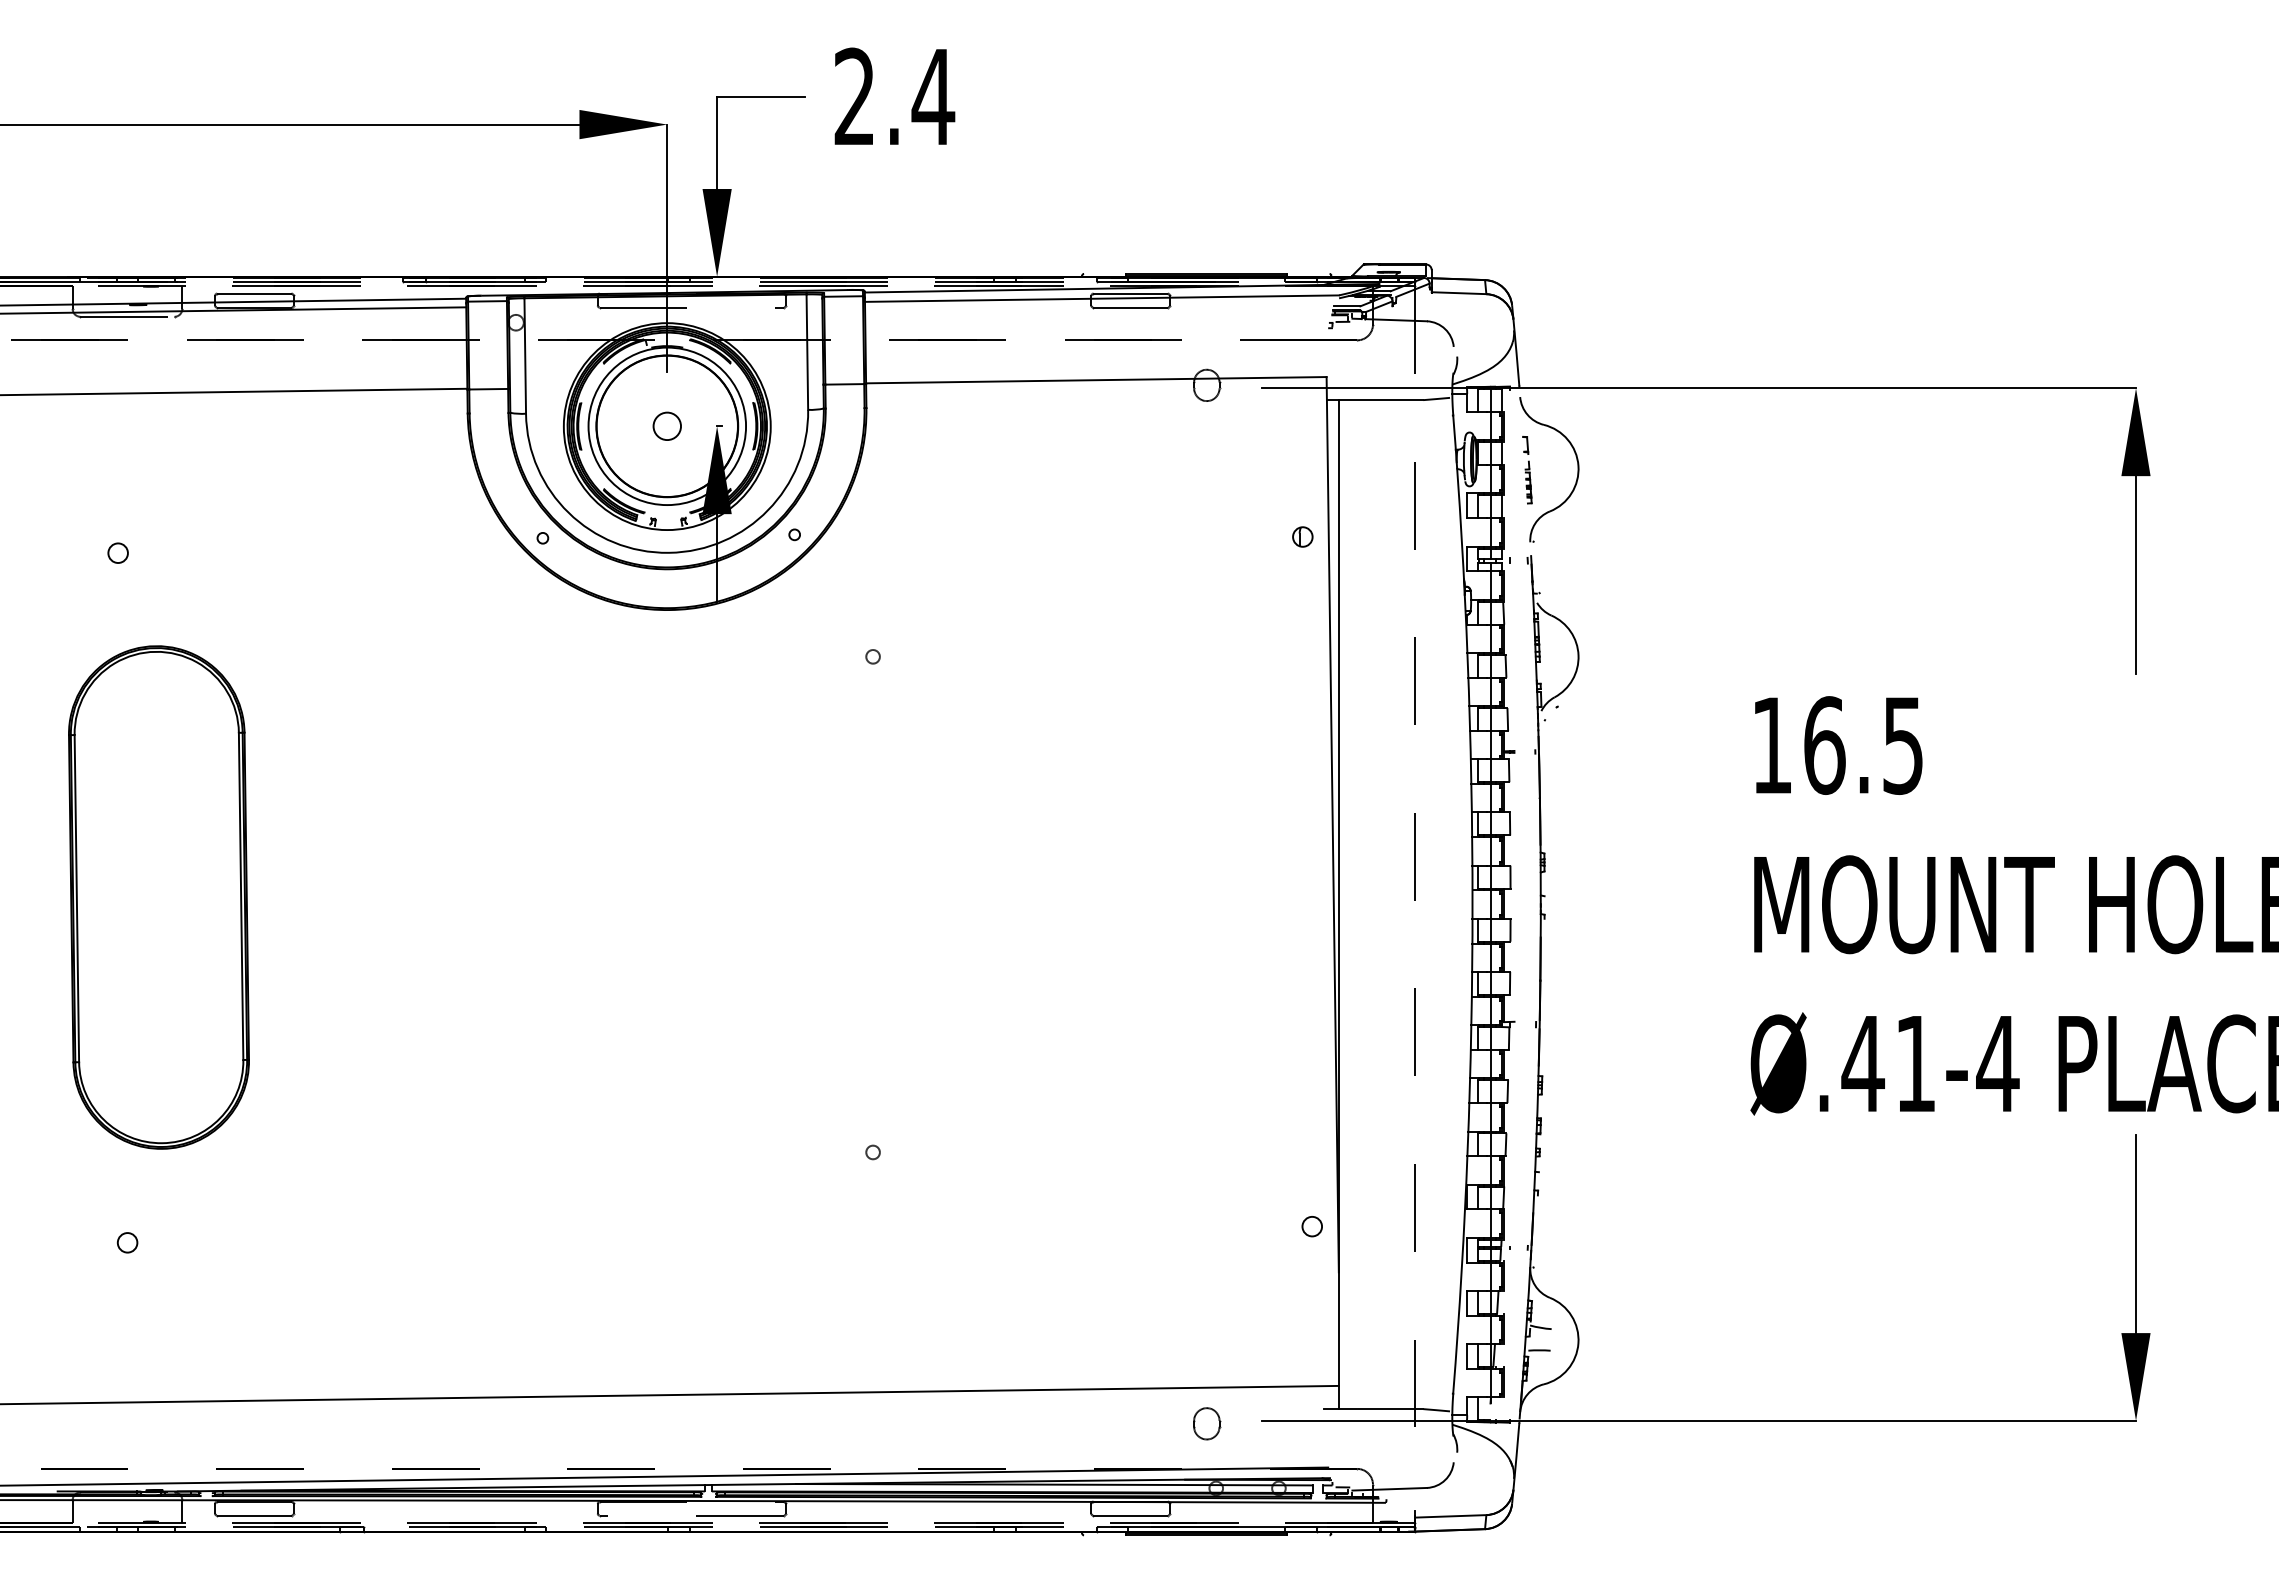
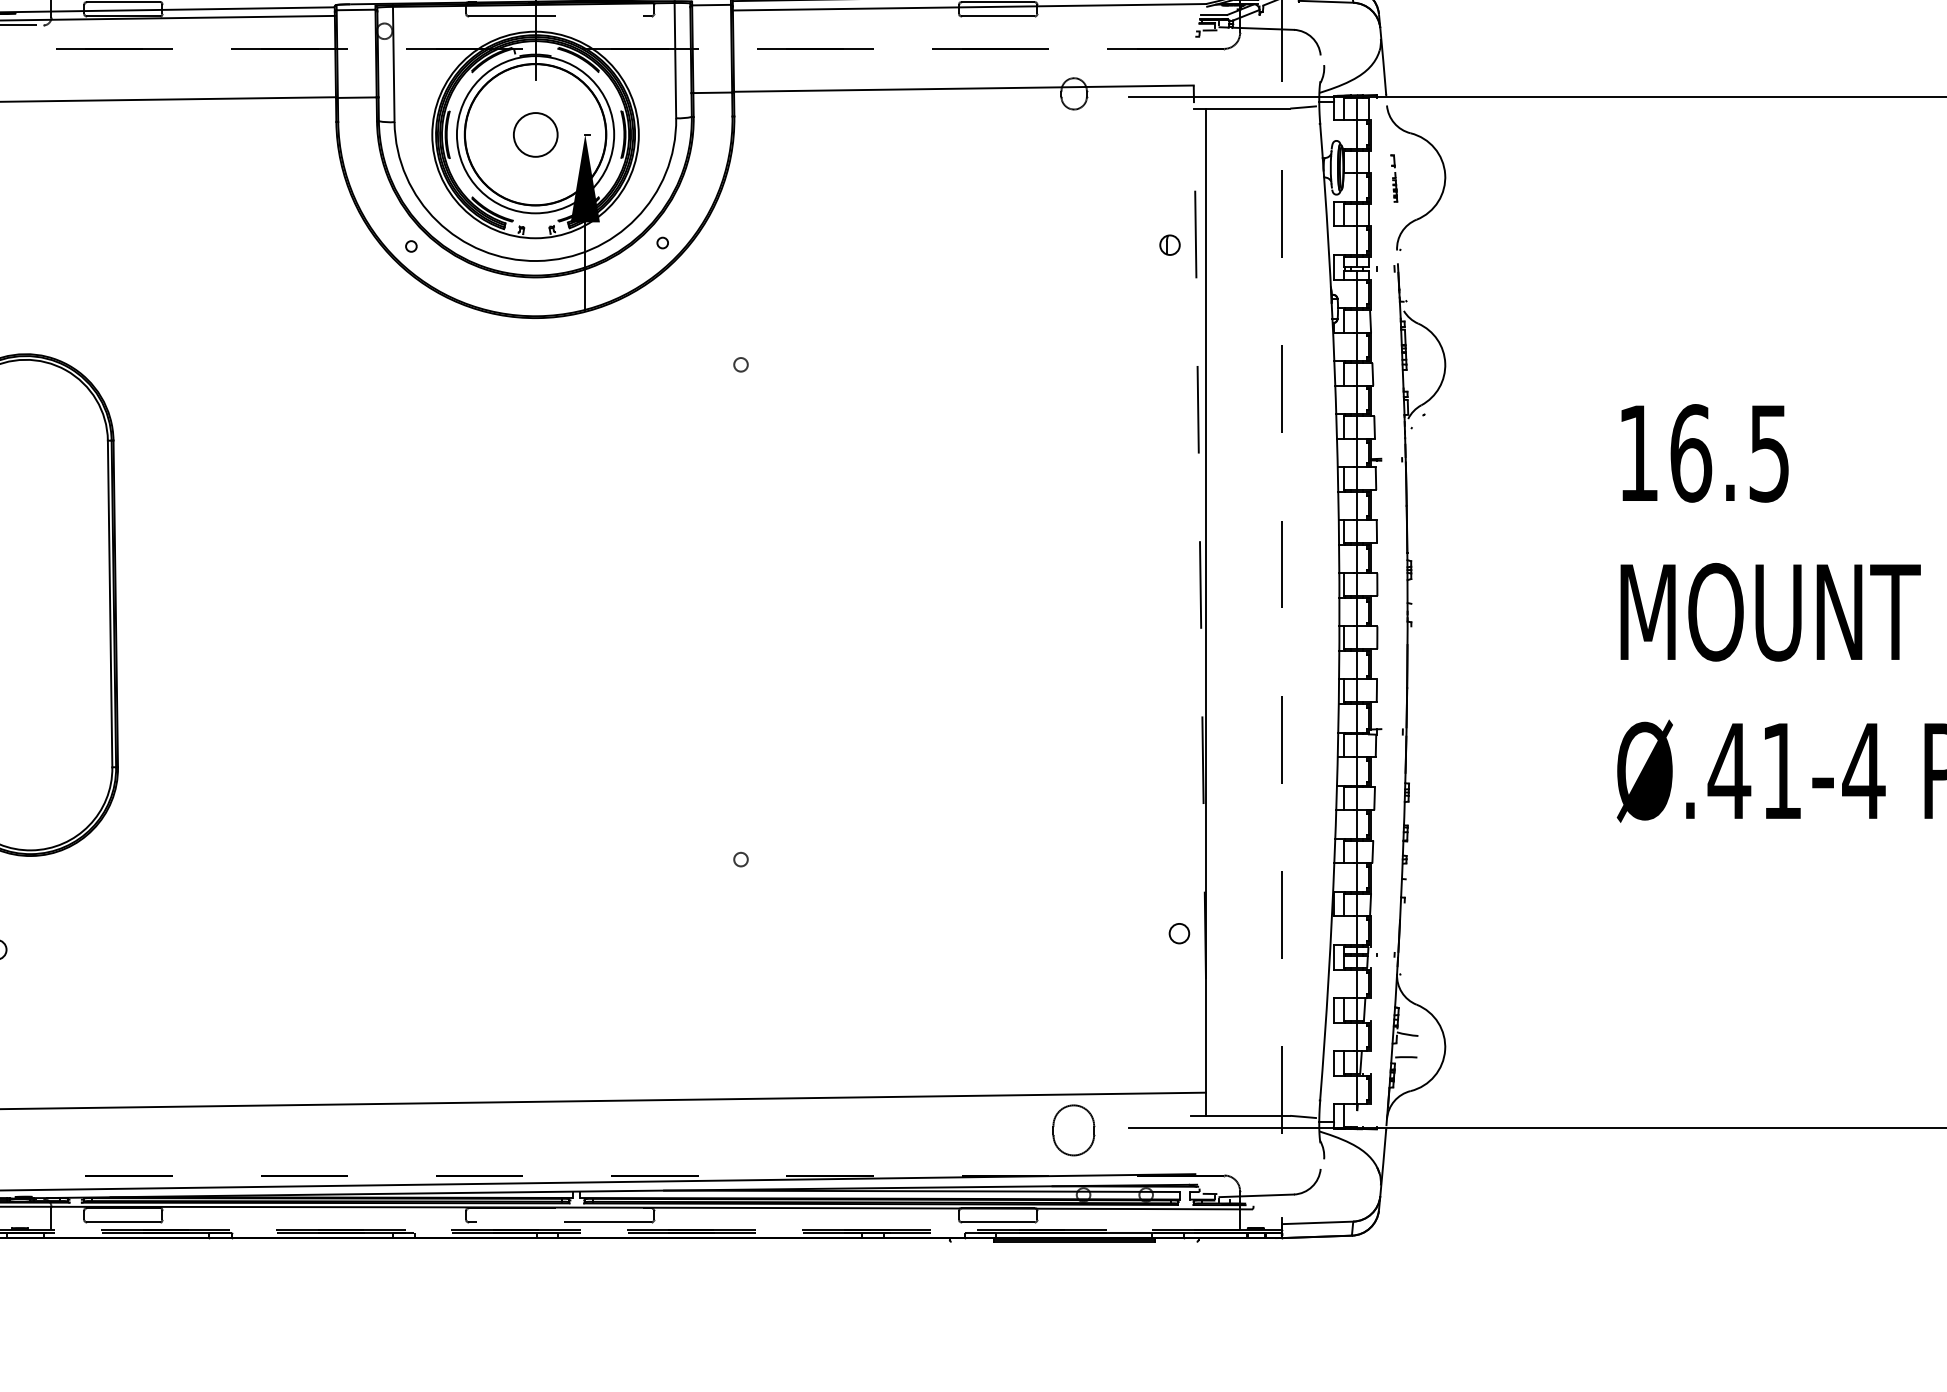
circle: (666, 425) -> (534, 133), size x1.6
part: (1527, 470) -> (1394, 178), size x0.7
line: (1332, 824) -> (1199, 532), solid -> dashed
part: (1207, 1423) -> (1074, 1130), size x1.6

